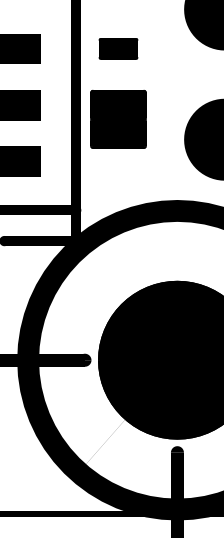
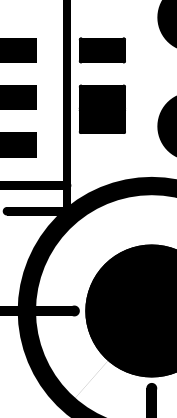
part: (118, 48) -> (102, 50), size x1.43

